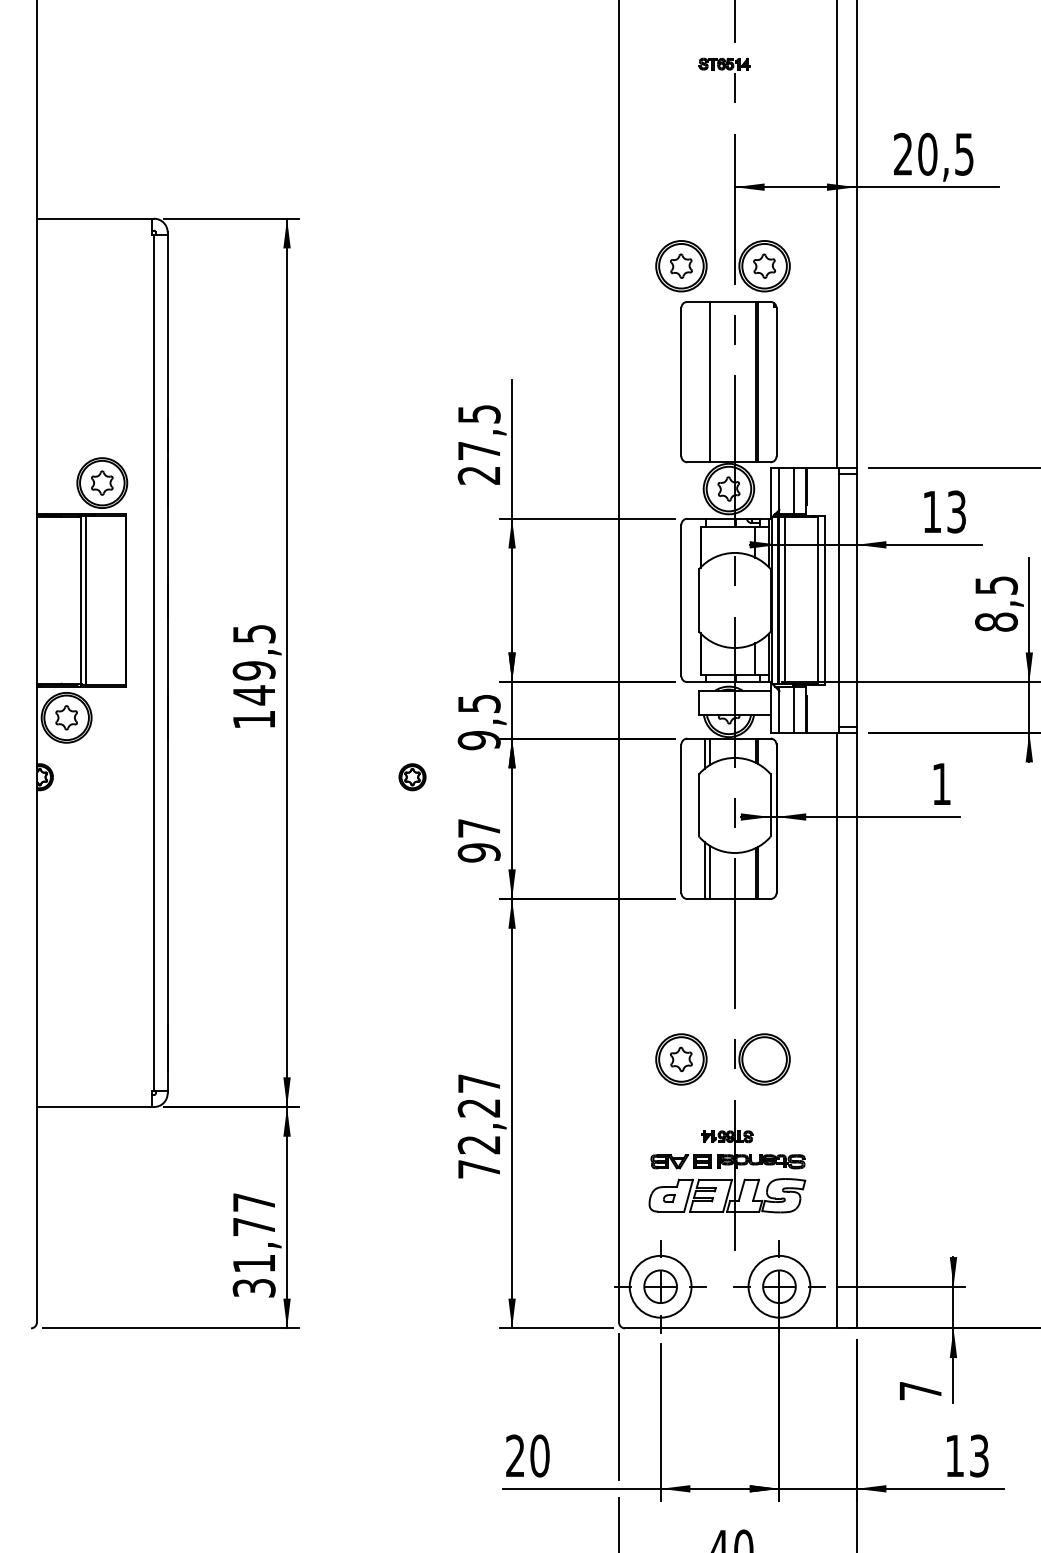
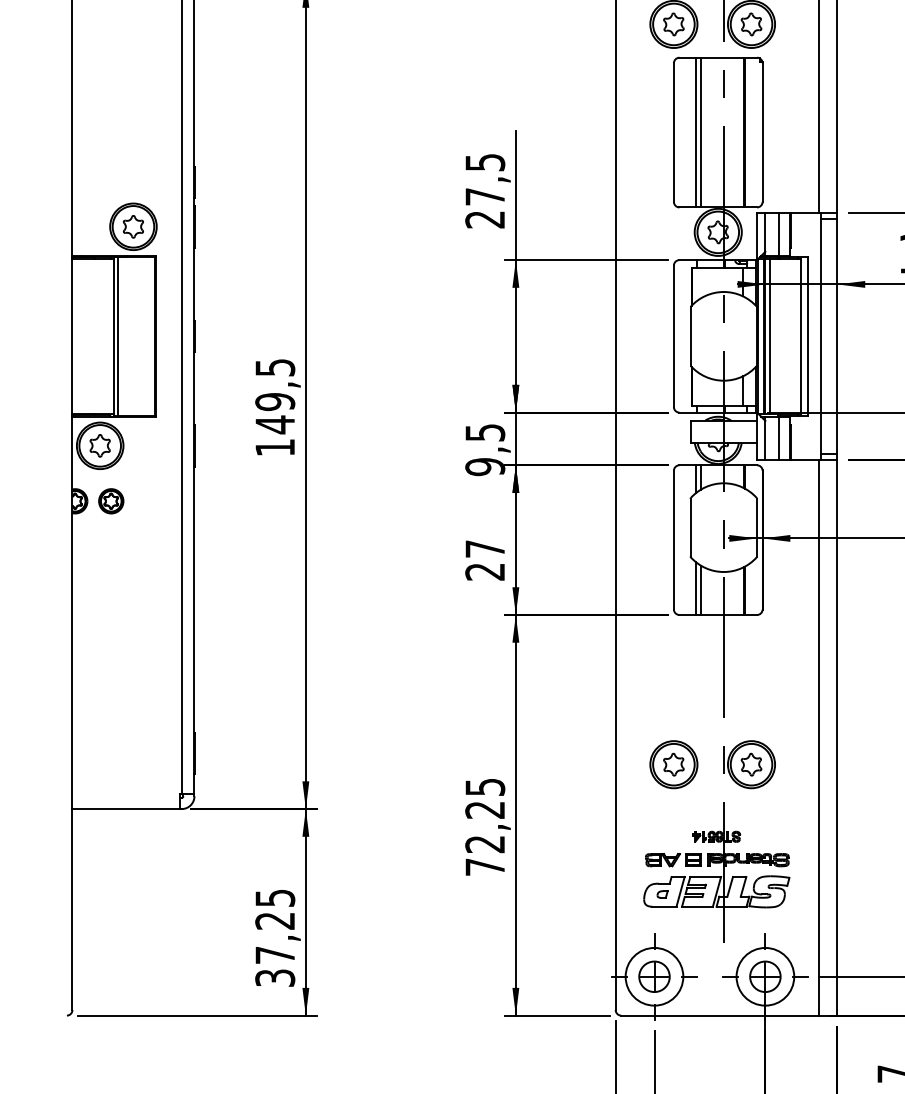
line: (704, 381) -> (695, 132), added
part: (412, 777) -> (111, 501), moved
text: (478, 852) -> (484, 571), 97 -> 27
part: (764, 1059) -> (751, 764), added
text: (479, 1083) -> (485, 787), 72,27 -> 72,25
text: (253, 1232) -> (274, 926), 31,77 -> 37,25

